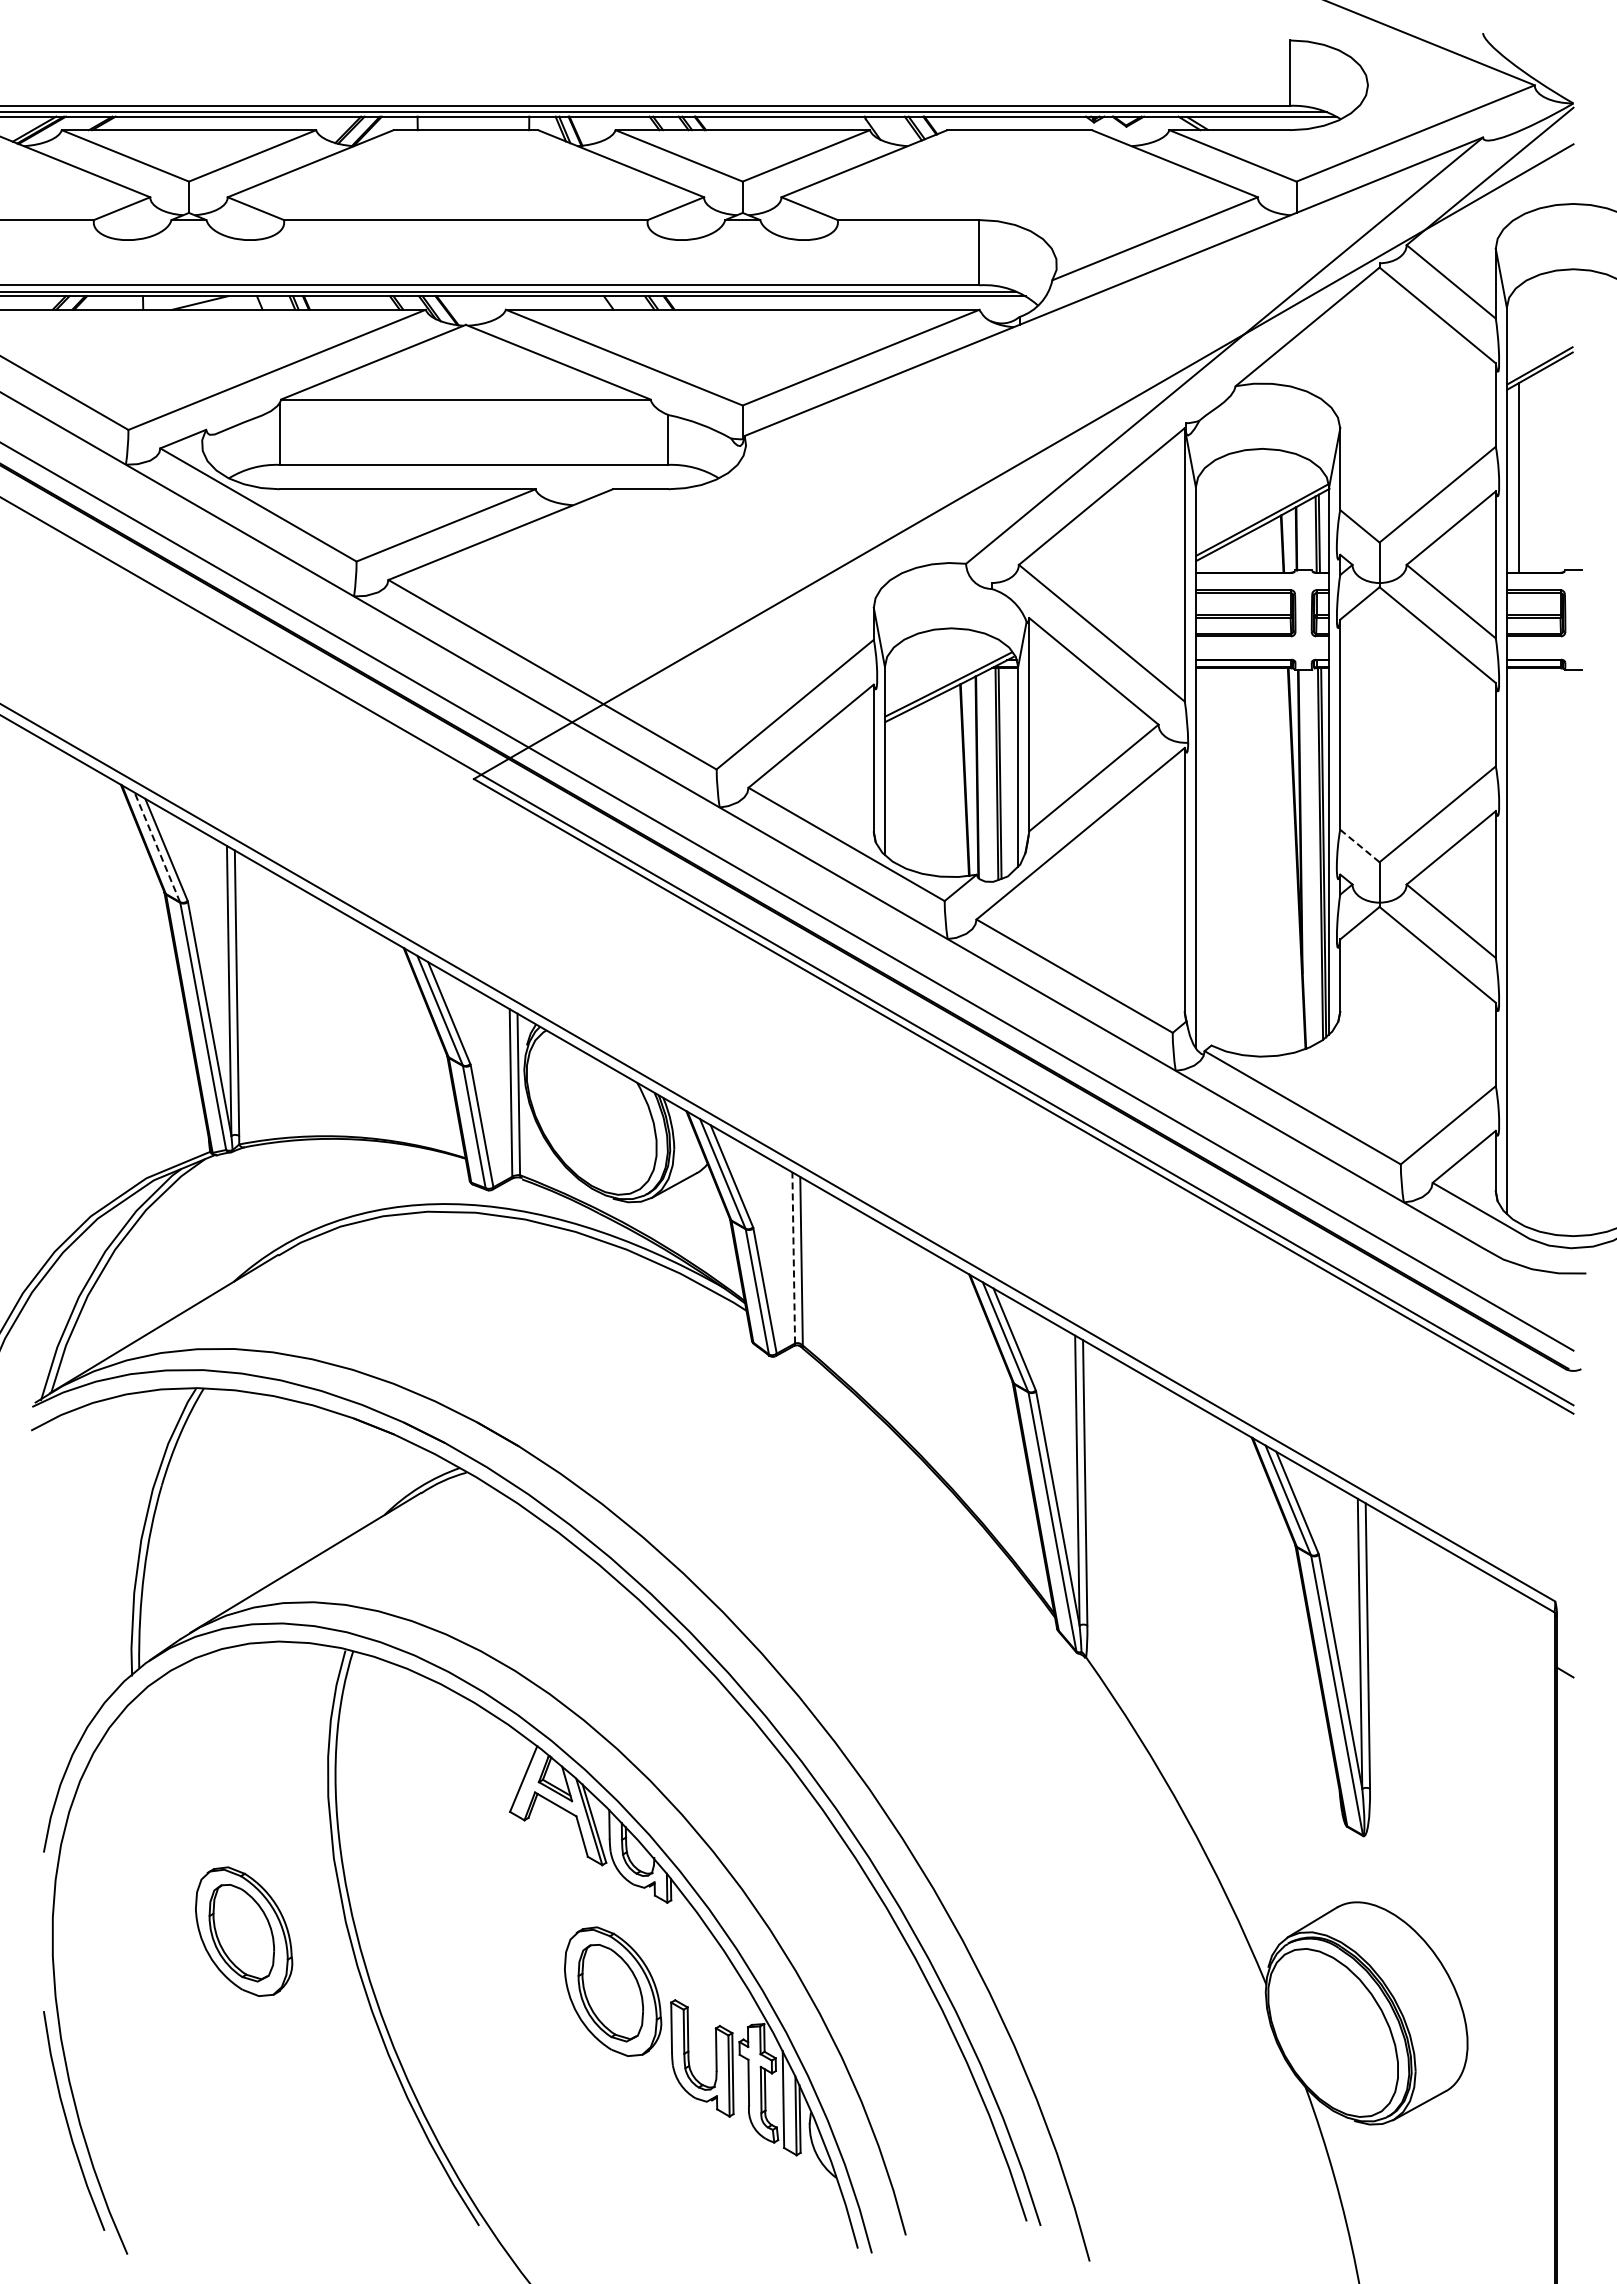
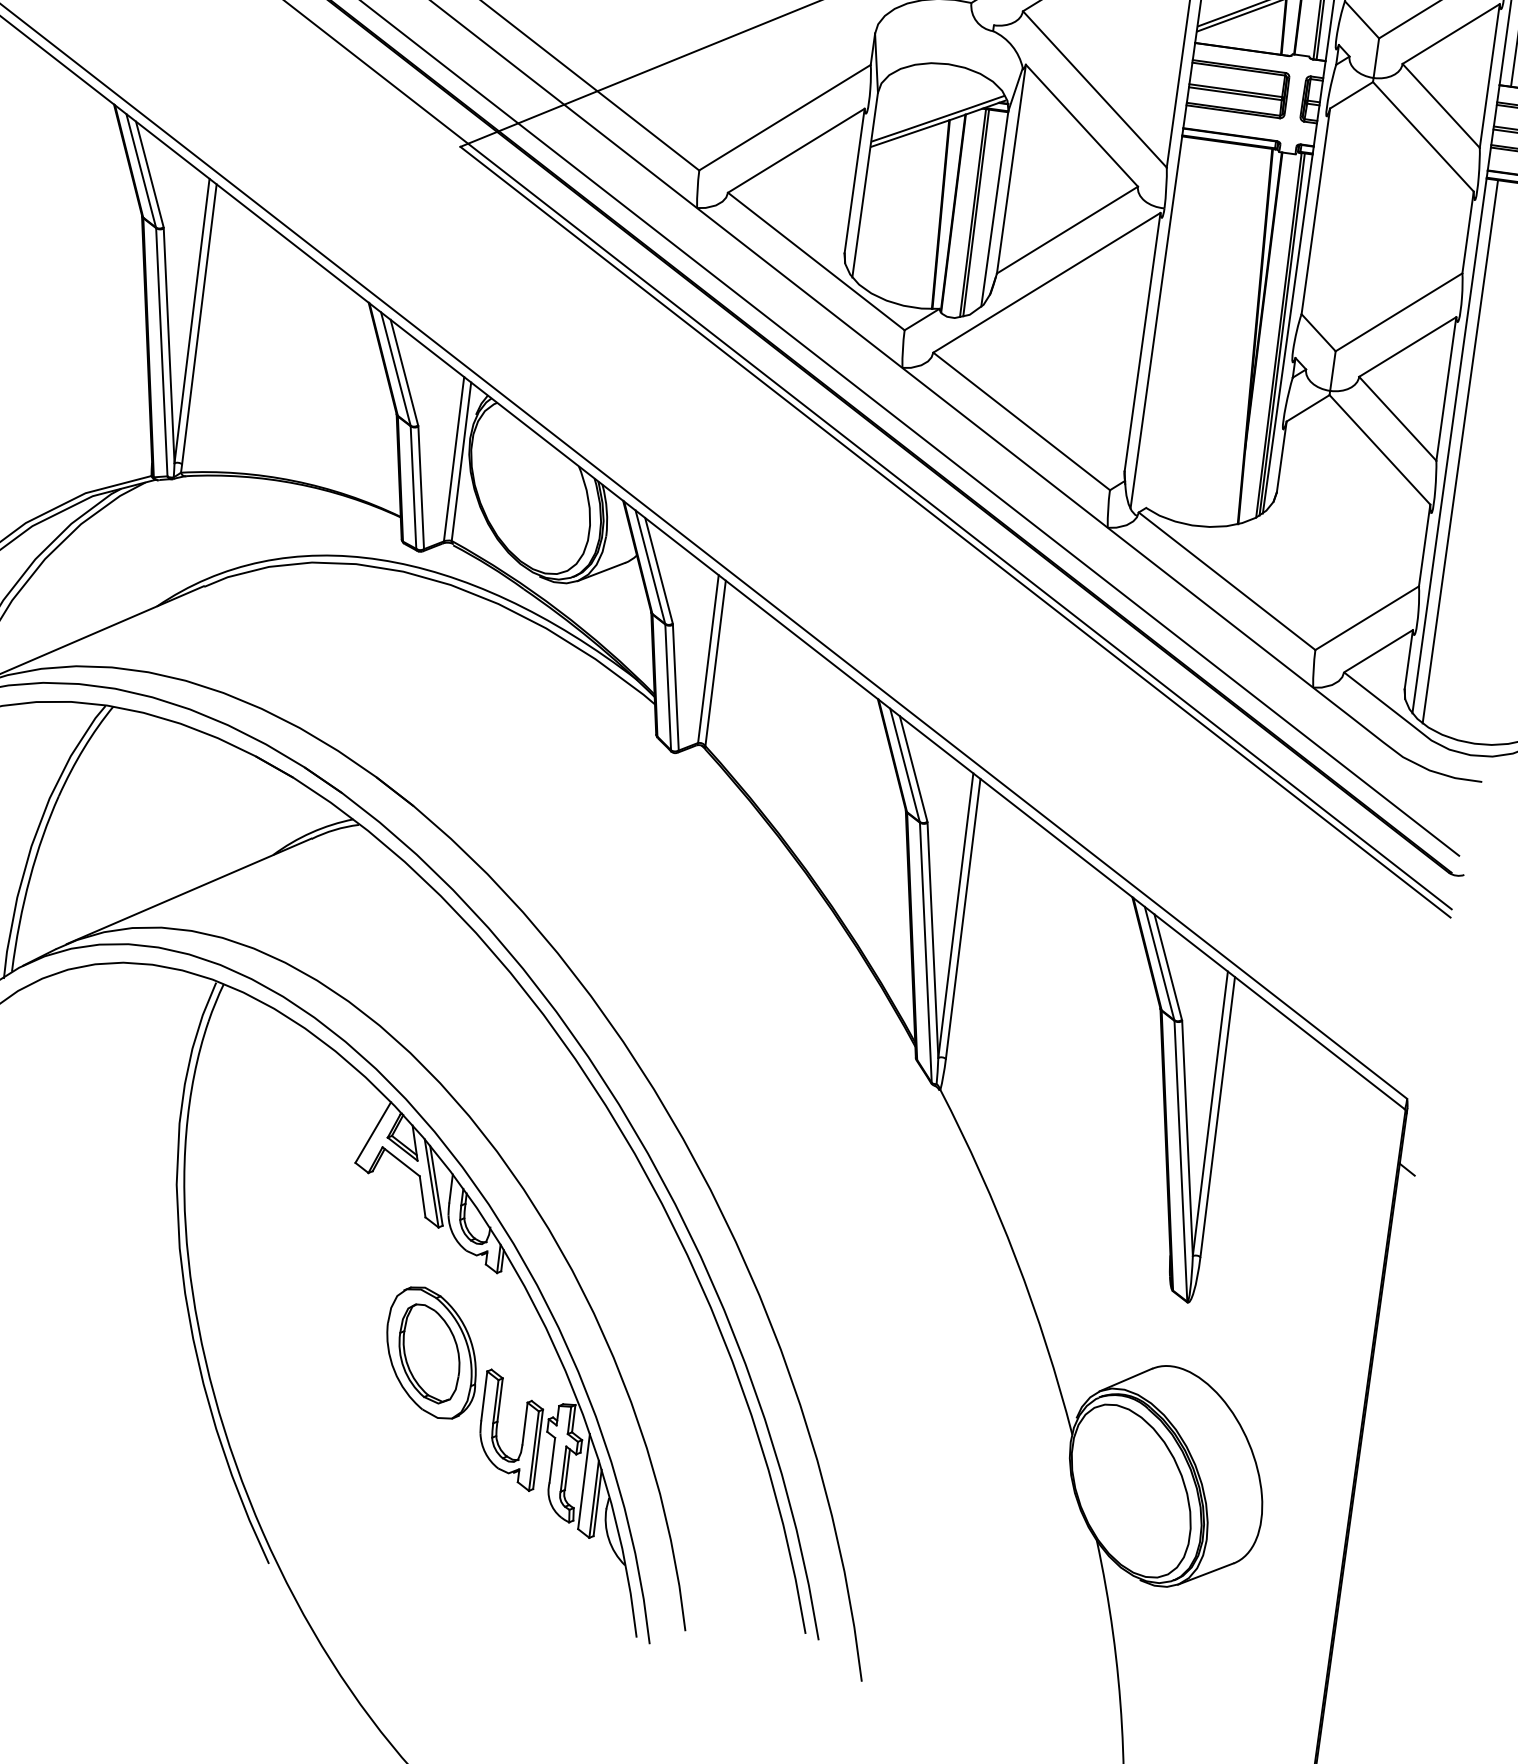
line: (1359, 845) -> (1318, 332), dashed -> solid
line: (157, 846) -> (141, 169), dashed -> solid
line: (1518, 945) -> (1460, 451), added
line: (793, 1257) -> (708, 658), dashed -> solid
part: (244, 1931) -> (79, 1243), removed

